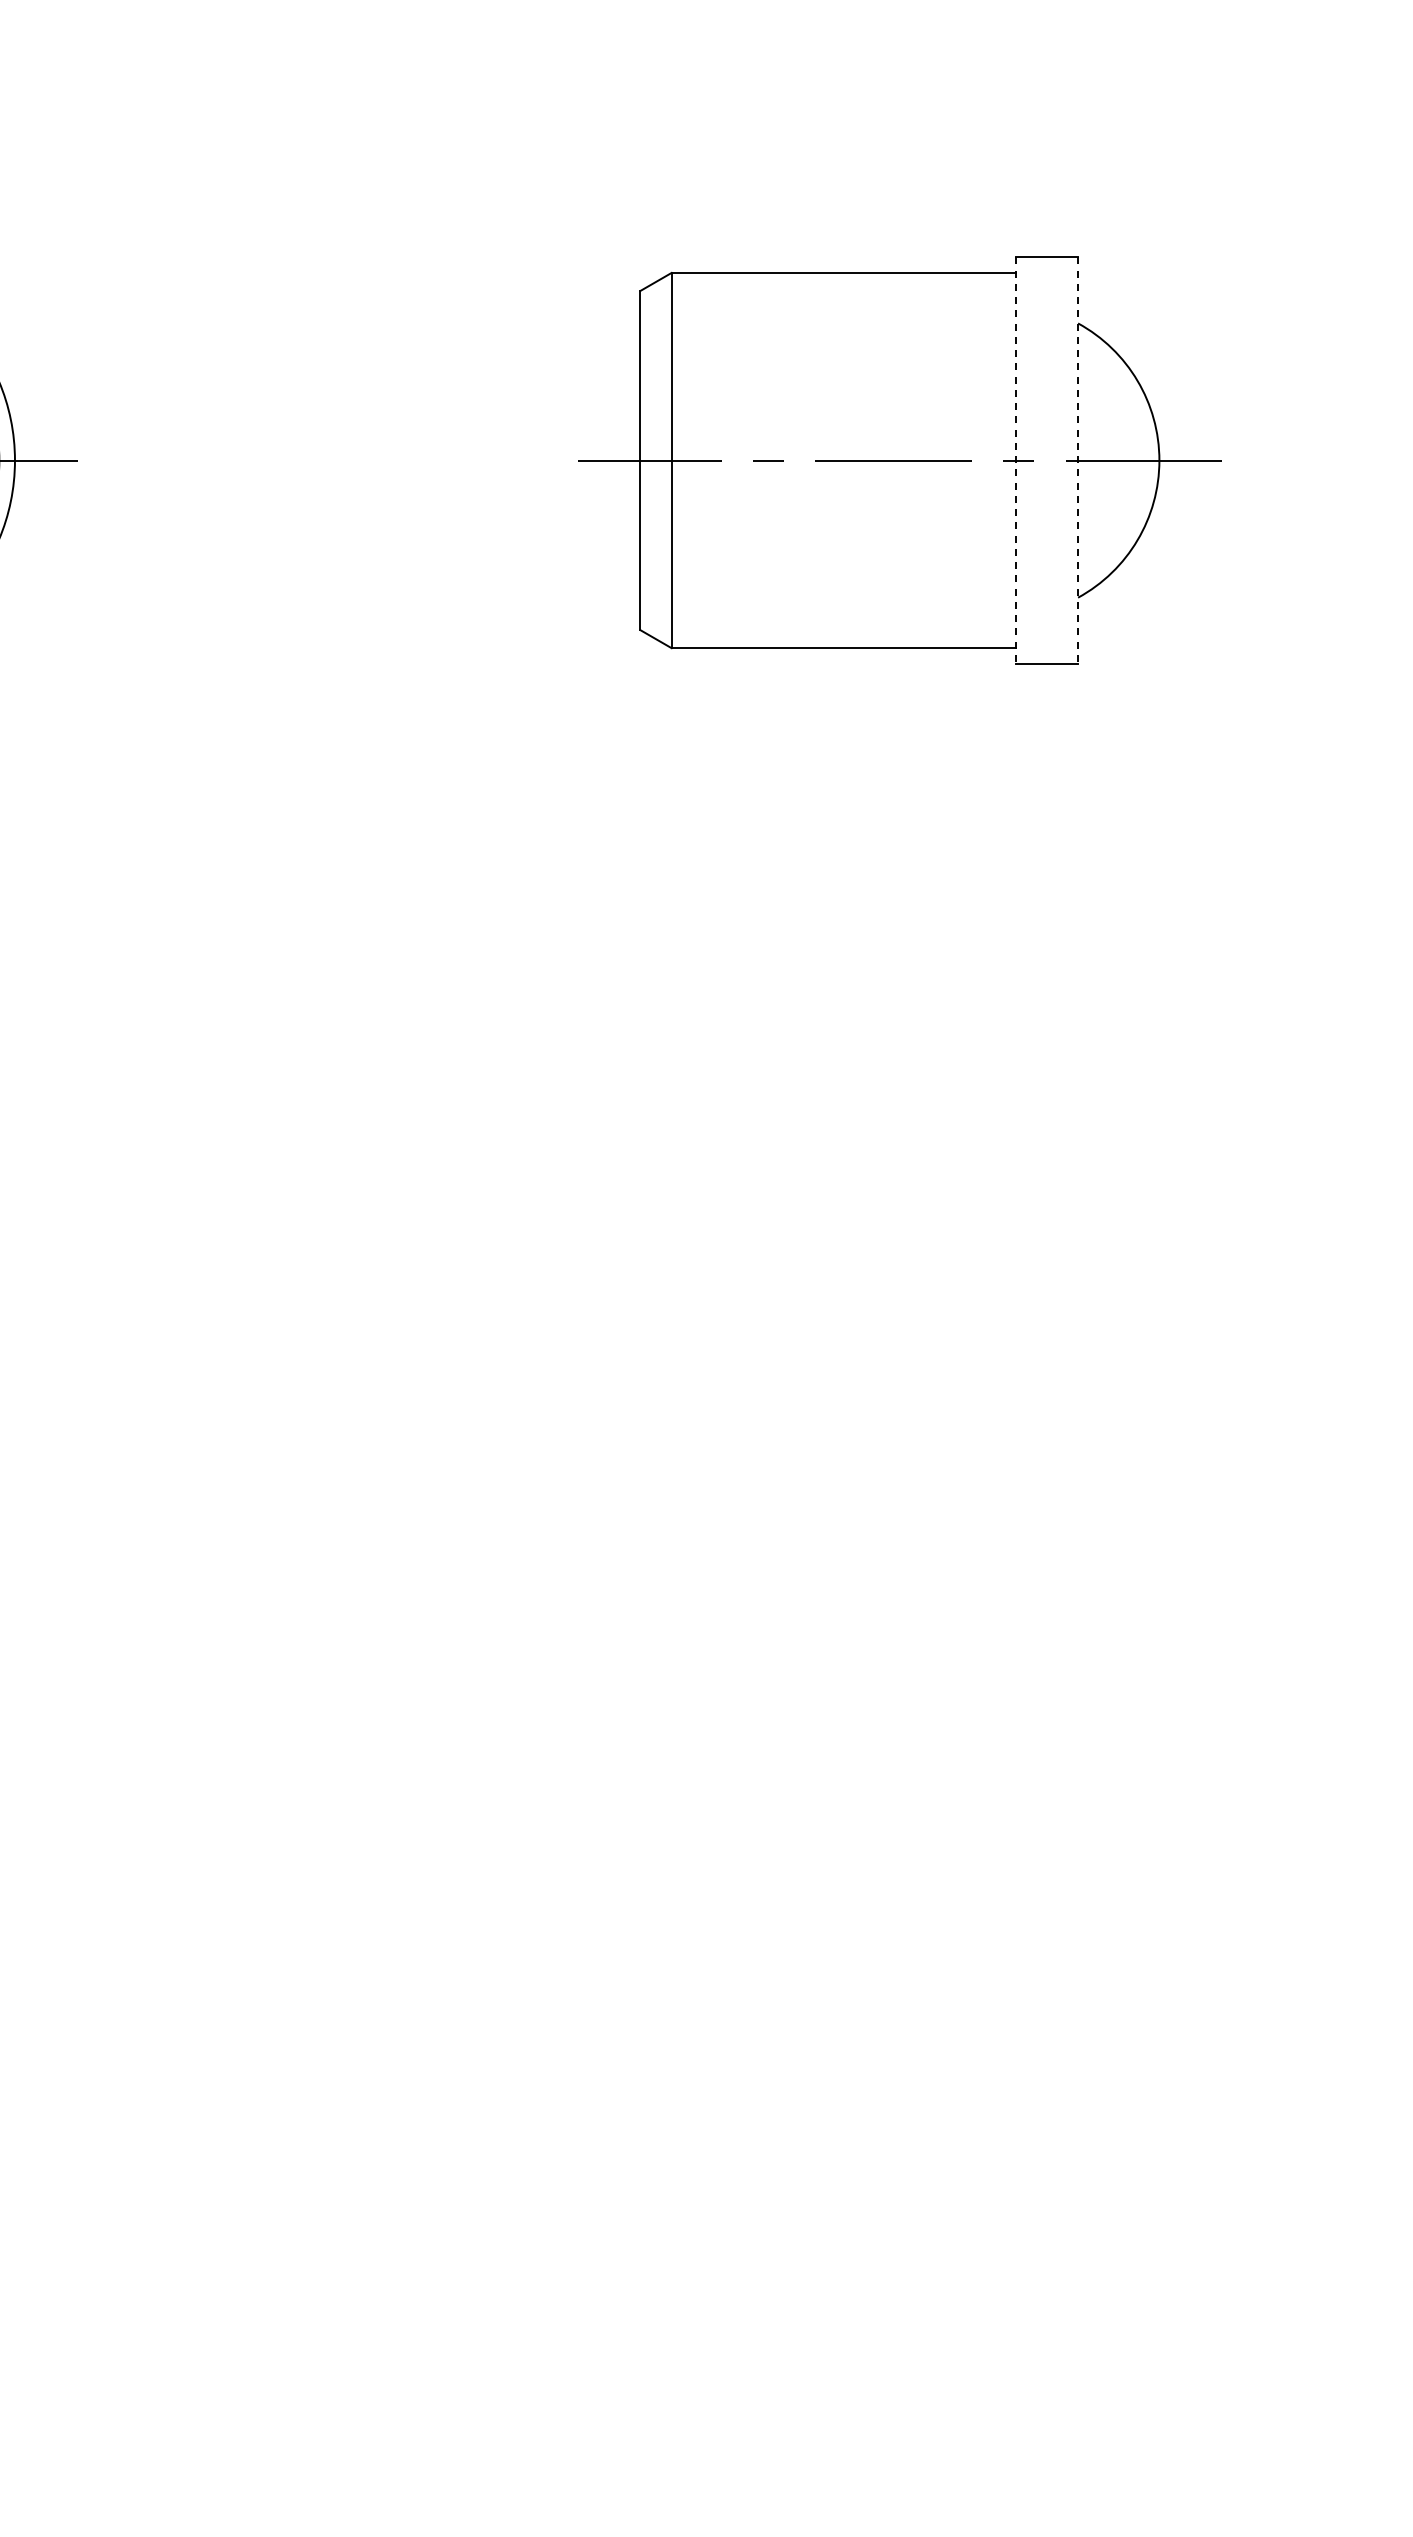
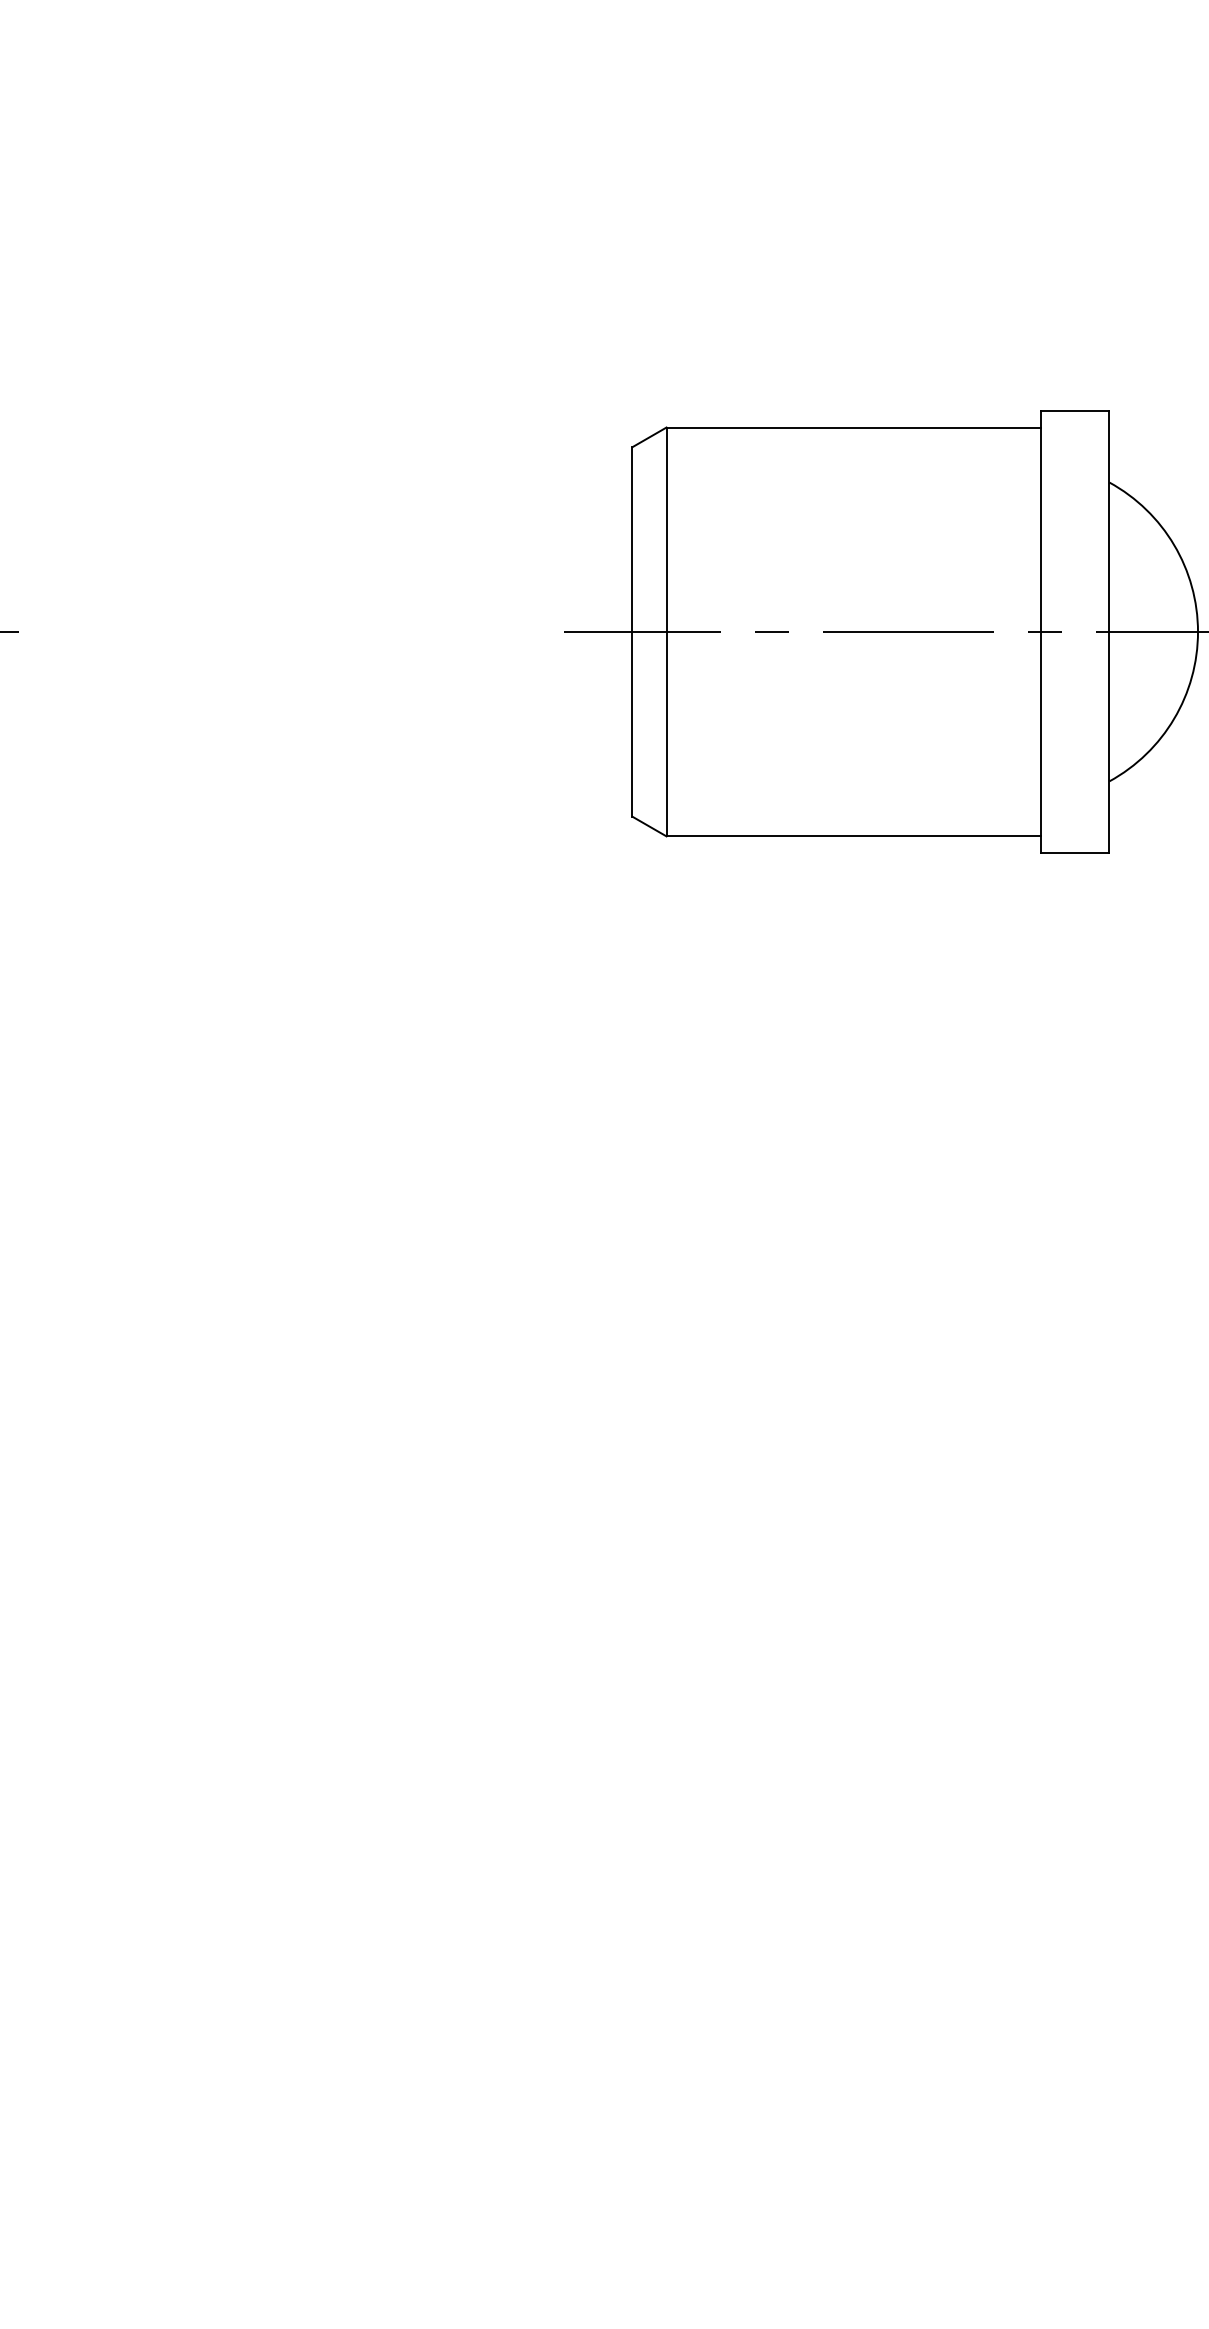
line: (1015, 461) -> (1041, 632), dashed -> solid
line: (1078, 461) -> (1109, 632), dashed -> solid

